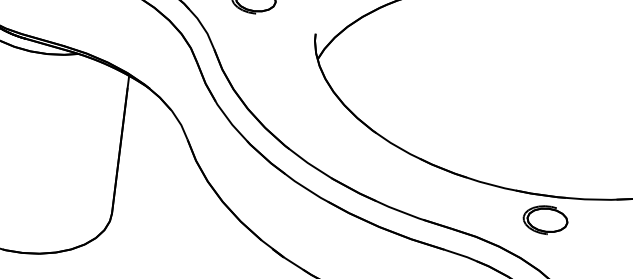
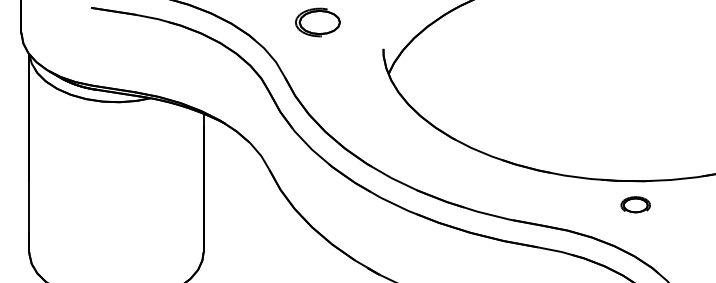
part: (545, 220) -> (634, 205), size x0.6

